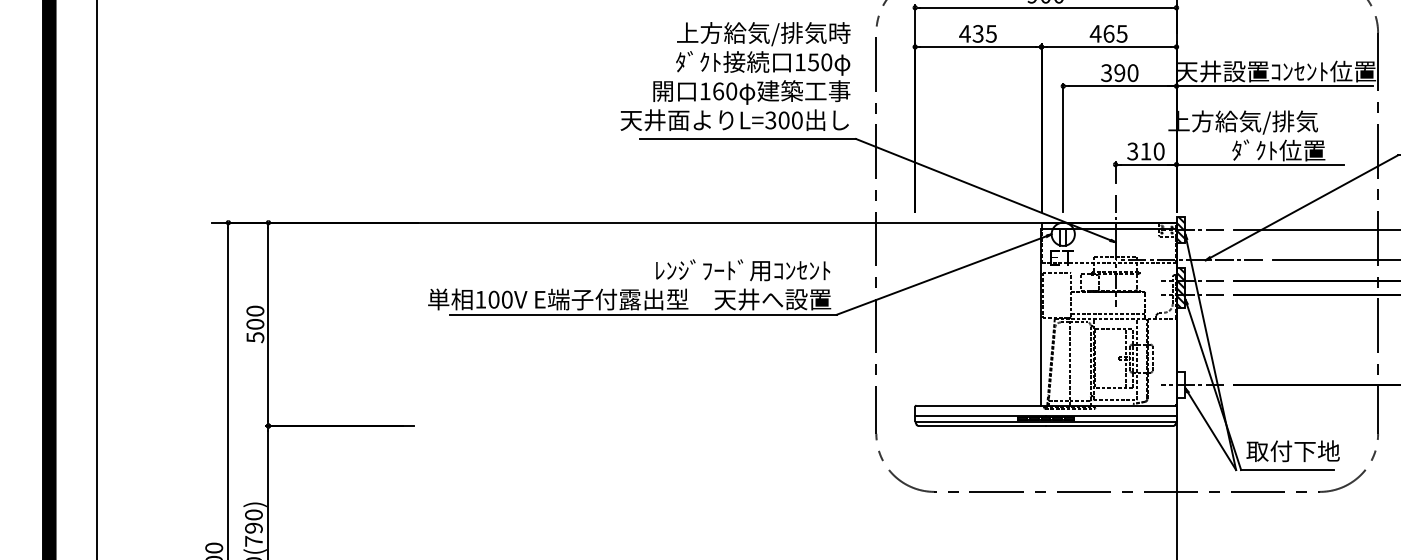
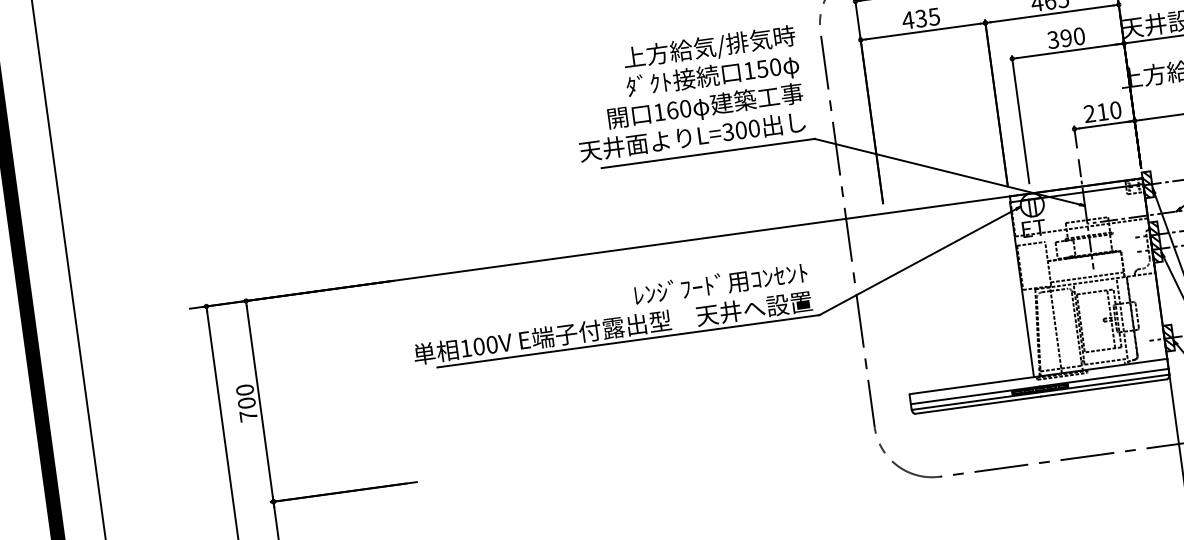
text: (1132, 151) -> (1089, 113), 310 -> 210
text: (255, 337) -> (248, 416), 500 -> 700
hatch: (1180, 385) -> (1168, 338), added

